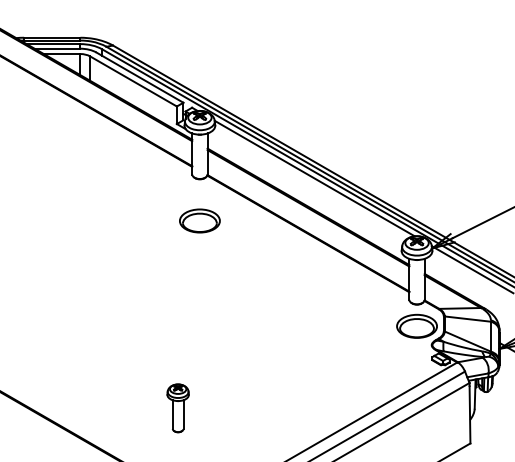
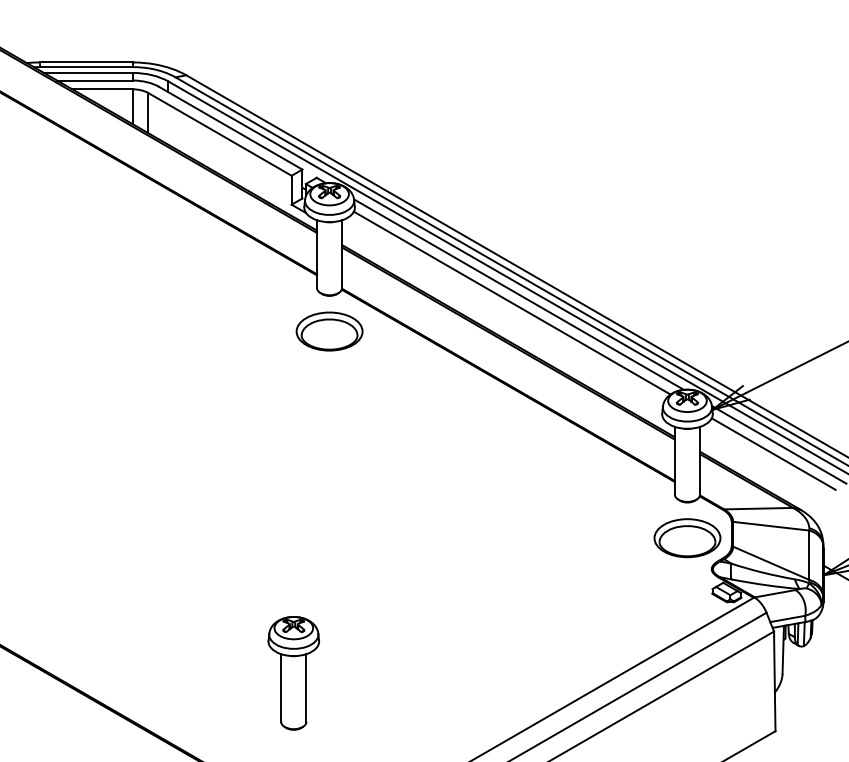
line: (310, 183) -> (511, 302), added
part: (199, 220) -> (328, 330), moved
line: (468, 275) -> (772, 454), added
part: (177, 408) -> (292, 673), size x1.43

